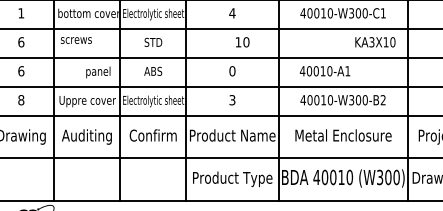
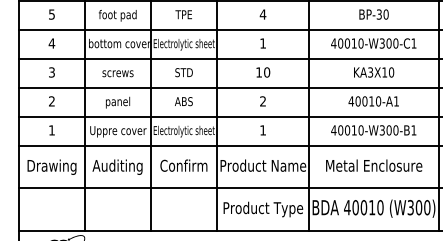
text: (20, 13) -> (51, 43), 1 -> 4
text: (231, 13) -> (262, 43), 4 -> 1
text: (75, 40) -> (117, 73), moved
text: (20, 42) -> (51, 72), 6 -> 3
text: (242, 42) -> (263, 72), moved
text: (375, 42) -> (374, 72), moved
text: (20, 71) -> (51, 101), 6 -> 2
text: (232, 71) -> (263, 101), 0 -> 2
text: (324, 71) -> (373, 101), moved
text: (98, 72) -> (118, 102), moved
text: (20, 100) -> (51, 130), 8 -> 1
text: (232, 100) -> (263, 130), 3 -> 1
text: (382, 100) -> (413, 130), 40010-W300-B2 -> 40010-W300-B1

